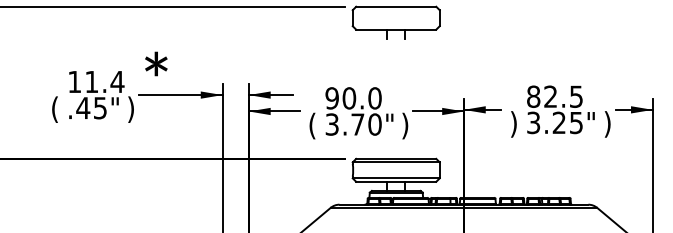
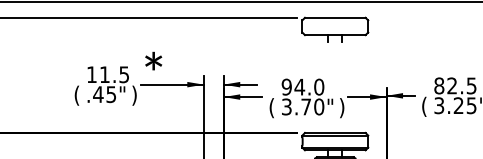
text: (117, 82) -> (124, 75), 11.4 -> 11.5
text: (349, 98) -> (299, 87), 90.0 -> 94.0
text: (513, 124) -> (424, 106), ) -> (

